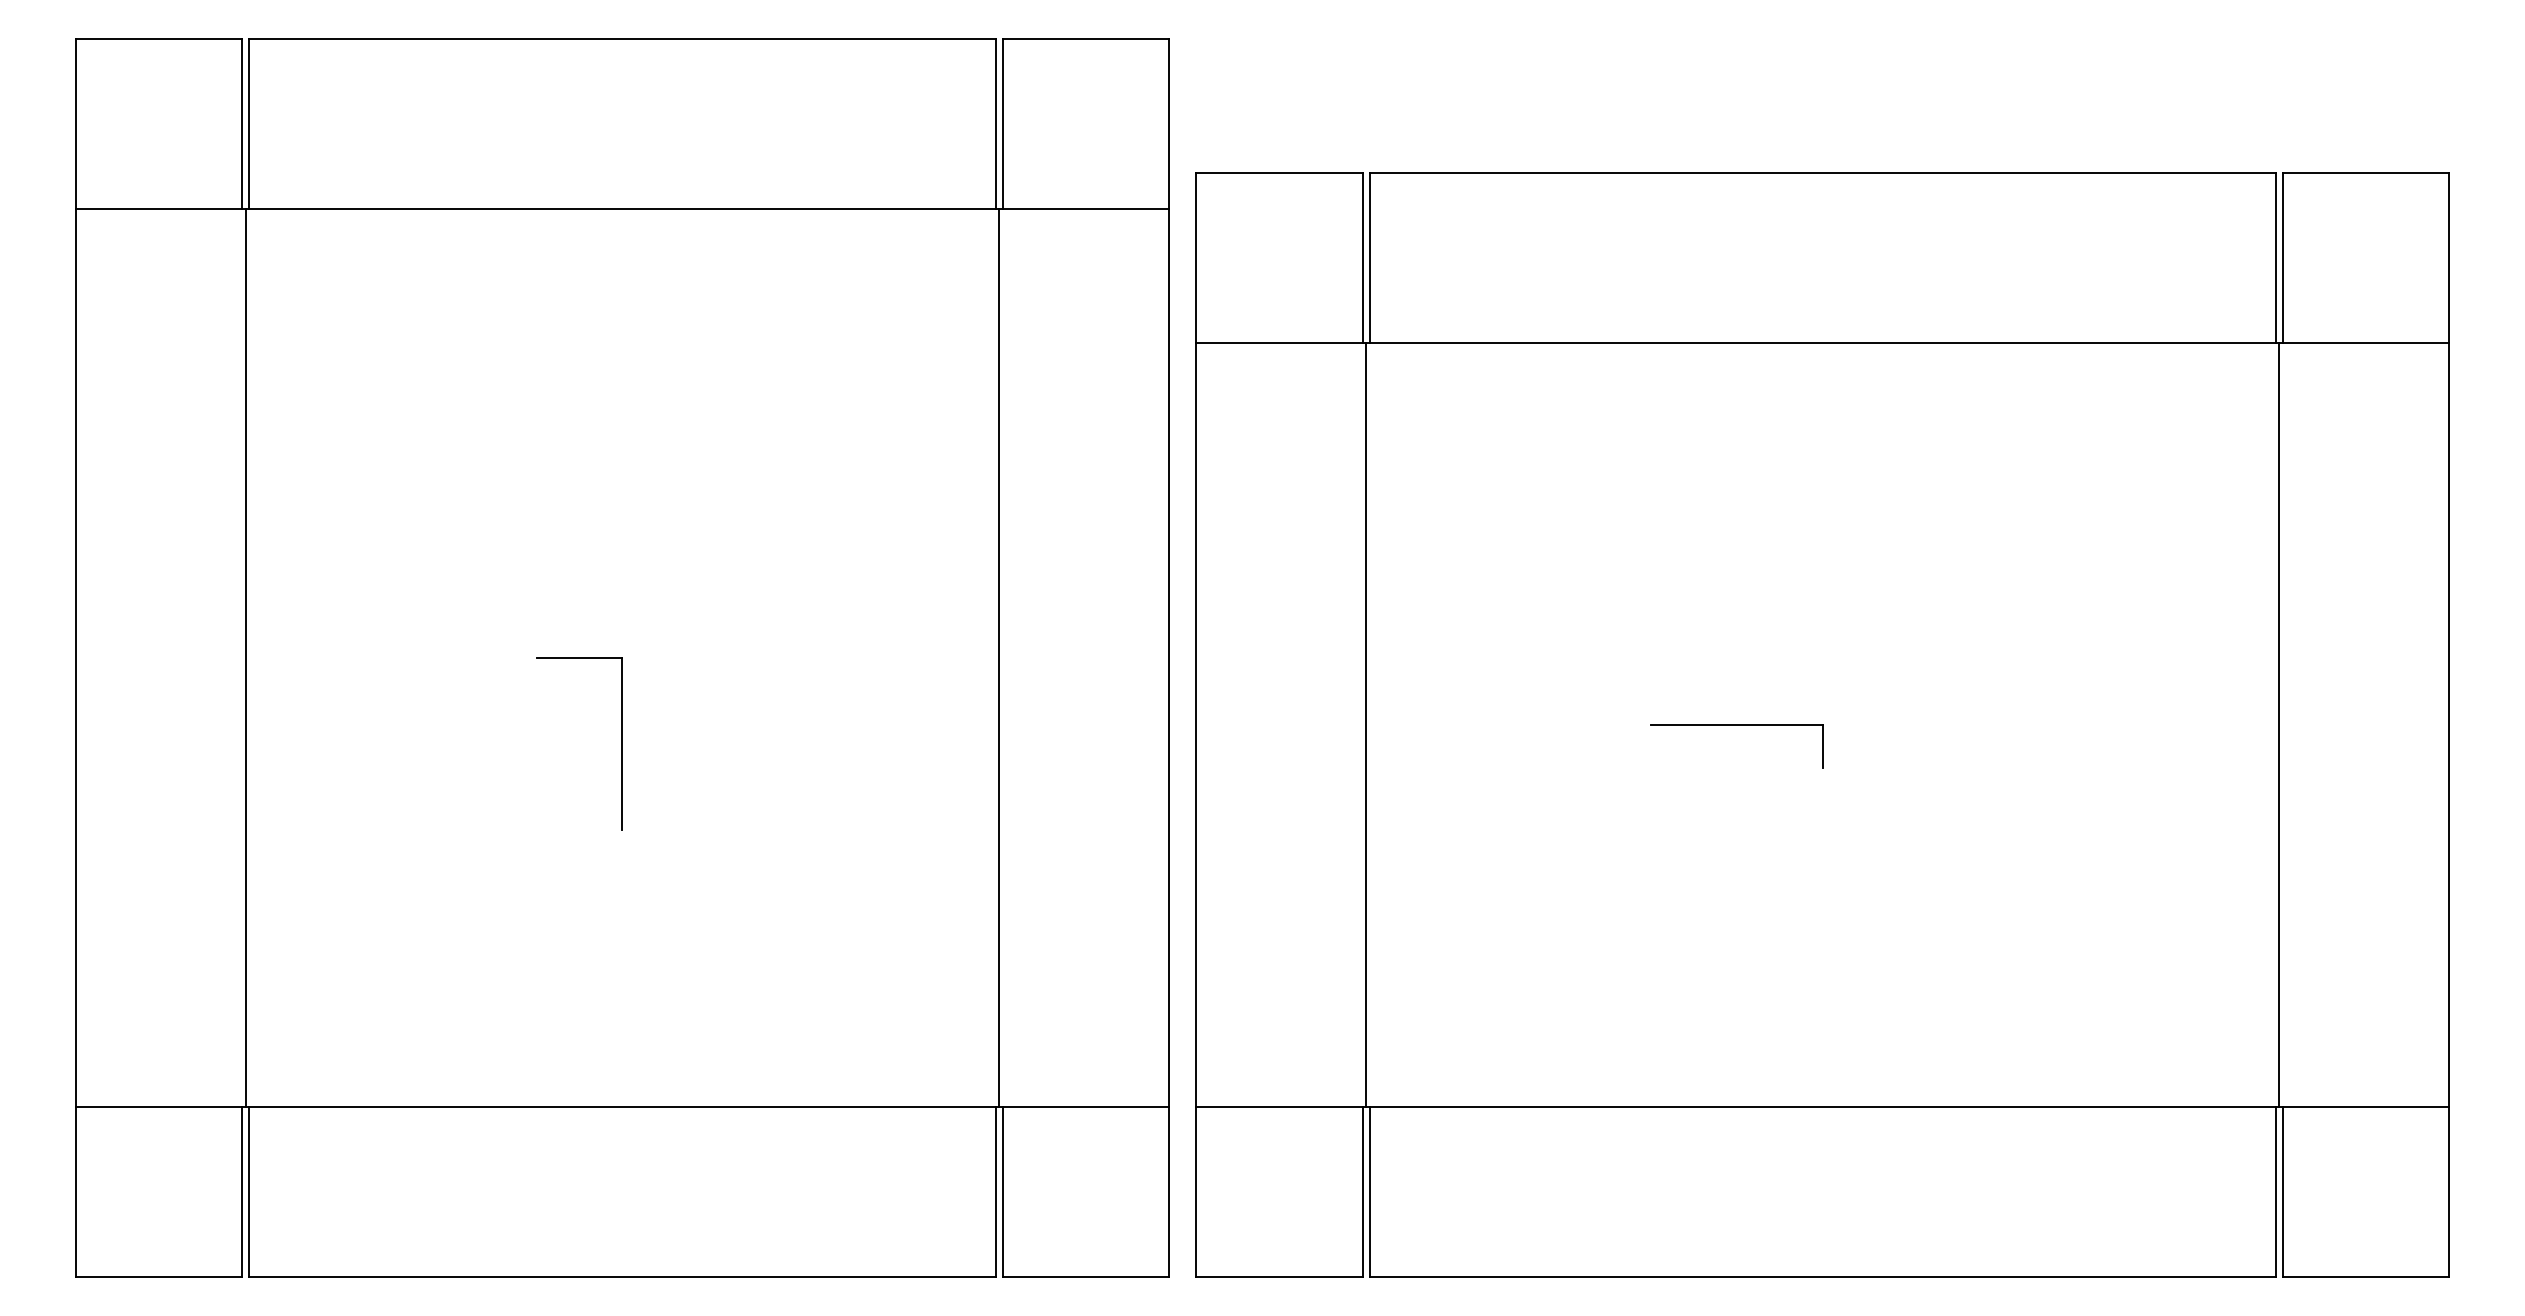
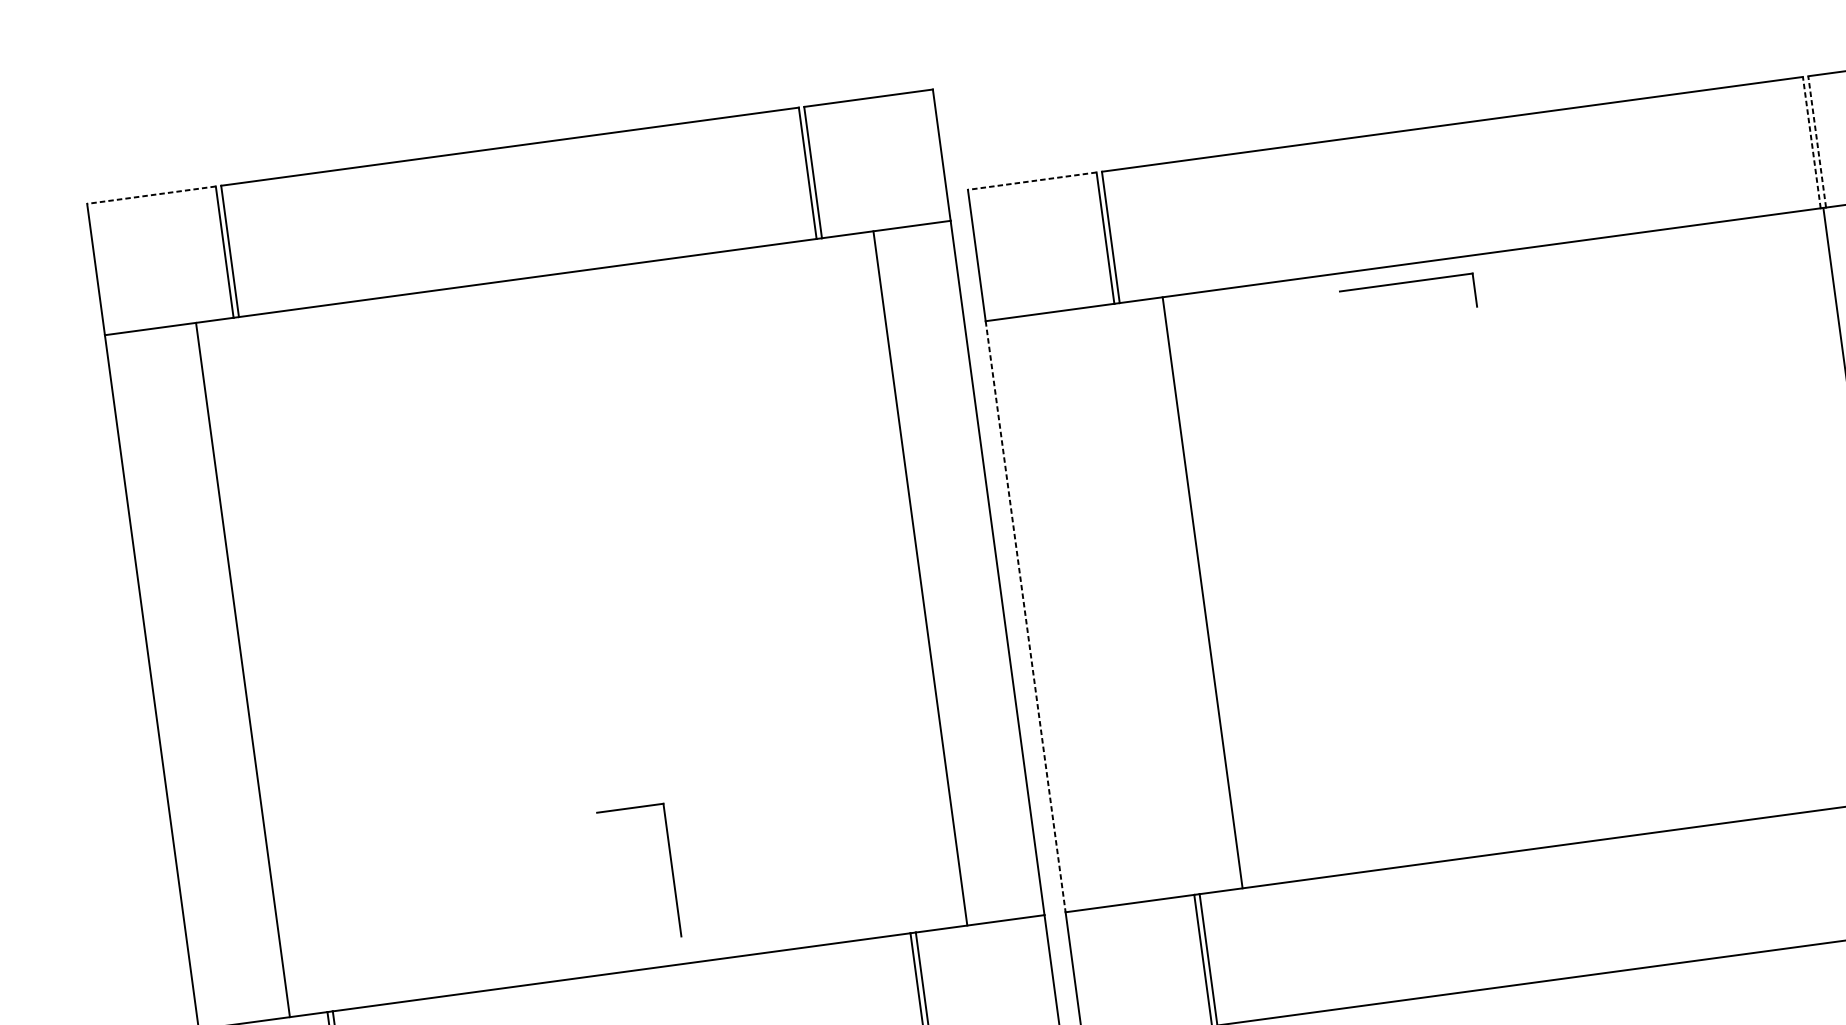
line: (158, 39) -> (151, 195), solid -> dashed
line: (1279, 172) -> (1032, 180), solid -> dashed
line: (2275, 257) -> (1811, 142), solid -> dashed
line: (2282, 257) -> (1816, 141), solid -> dashed
line: (245, 657) -> (242, 669), moved
line: (999, 657) -> (920, 578), moved
line: (1366, 724) -> (1202, 592), moved
line: (1196, 725) -> (1025, 617), solid -> dashed
part: (1736, 725) -> (1405, 283), moved
part: (621, 743) -> (671, 870), moved

